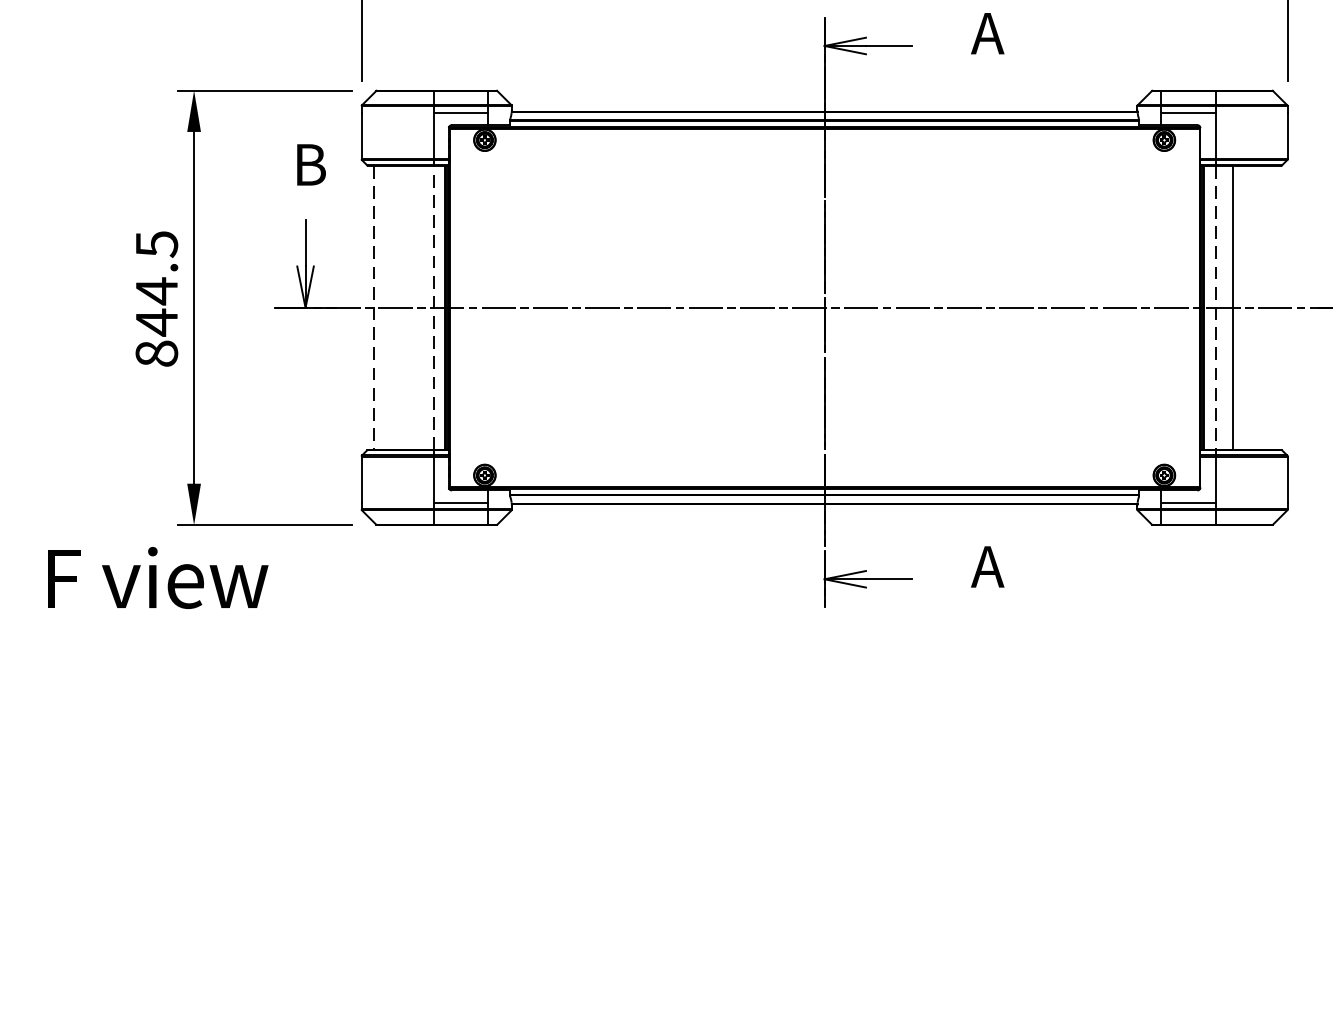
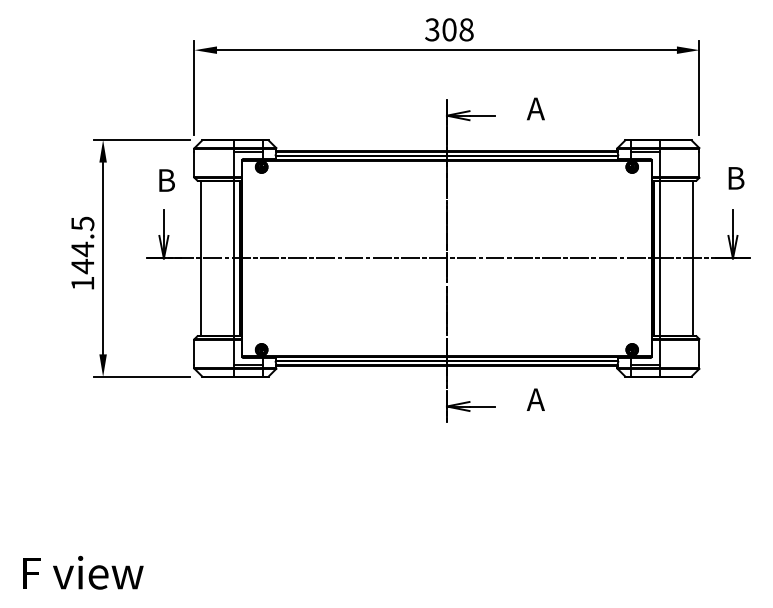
line: (433, 306) -> (233, 257), dashed -> solid
line: (374, 307) -> (201, 258), dashed -> solid
line: (1216, 307) -> (660, 258), dashed -> solid
line: (1232, 307) -> (692, 258), moved
text: (156, 353) -> (82, 283), 844.5 -> 144.5
text: (158, 577) -> (83, 572), moved

